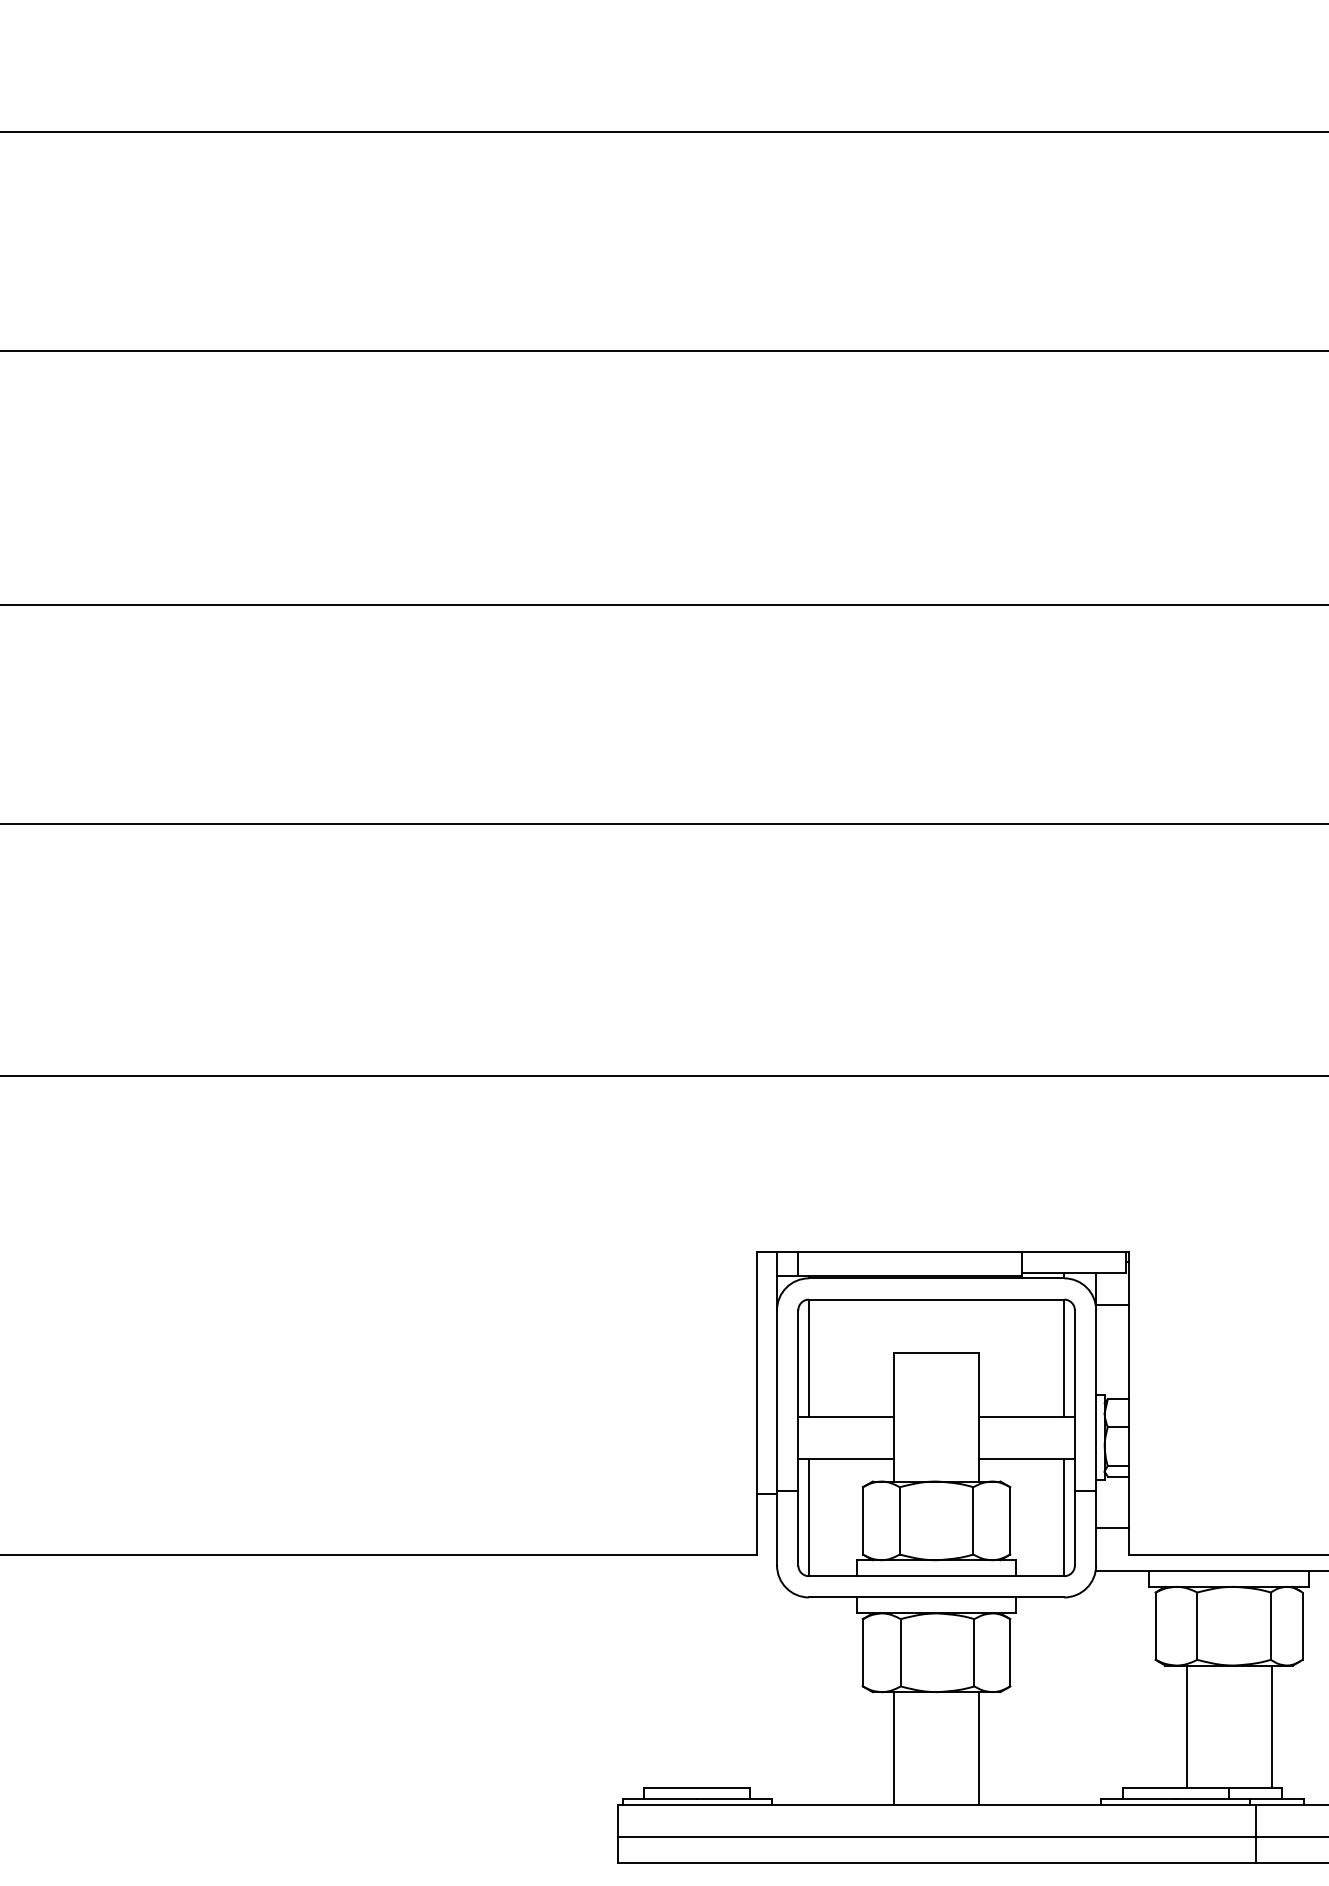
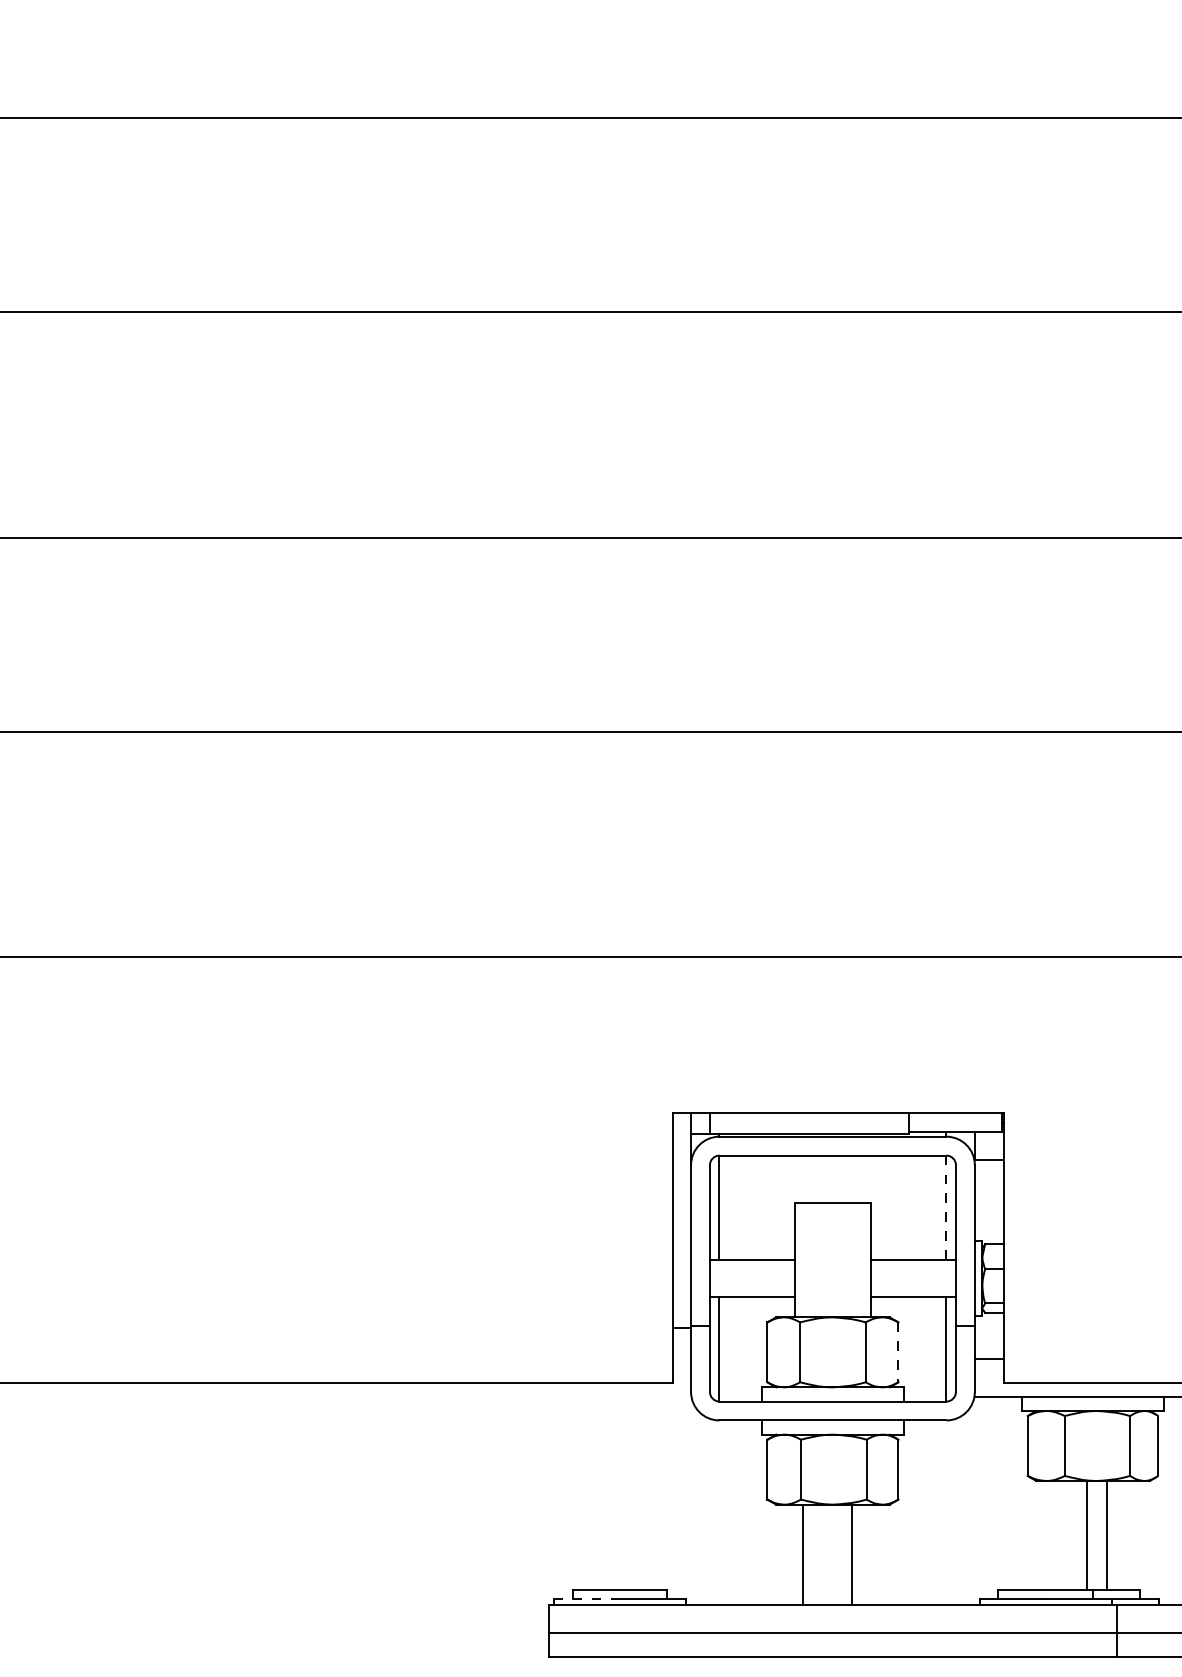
line: (1064, 1358) -> (946, 1207), solid -> dashed
line: (1010, 1520) -> (898, 1352), solid -> dashed
line: (1186, 1726) -> (1106, 1535), moved
line: (1271, 1726) -> (1087, 1535), moved
line: (894, 1748) -> (852, 1554), moved
line: (979, 1748) -> (803, 1554), moved
line: (660, 1798) -> (587, 1599), solid -> dashed

